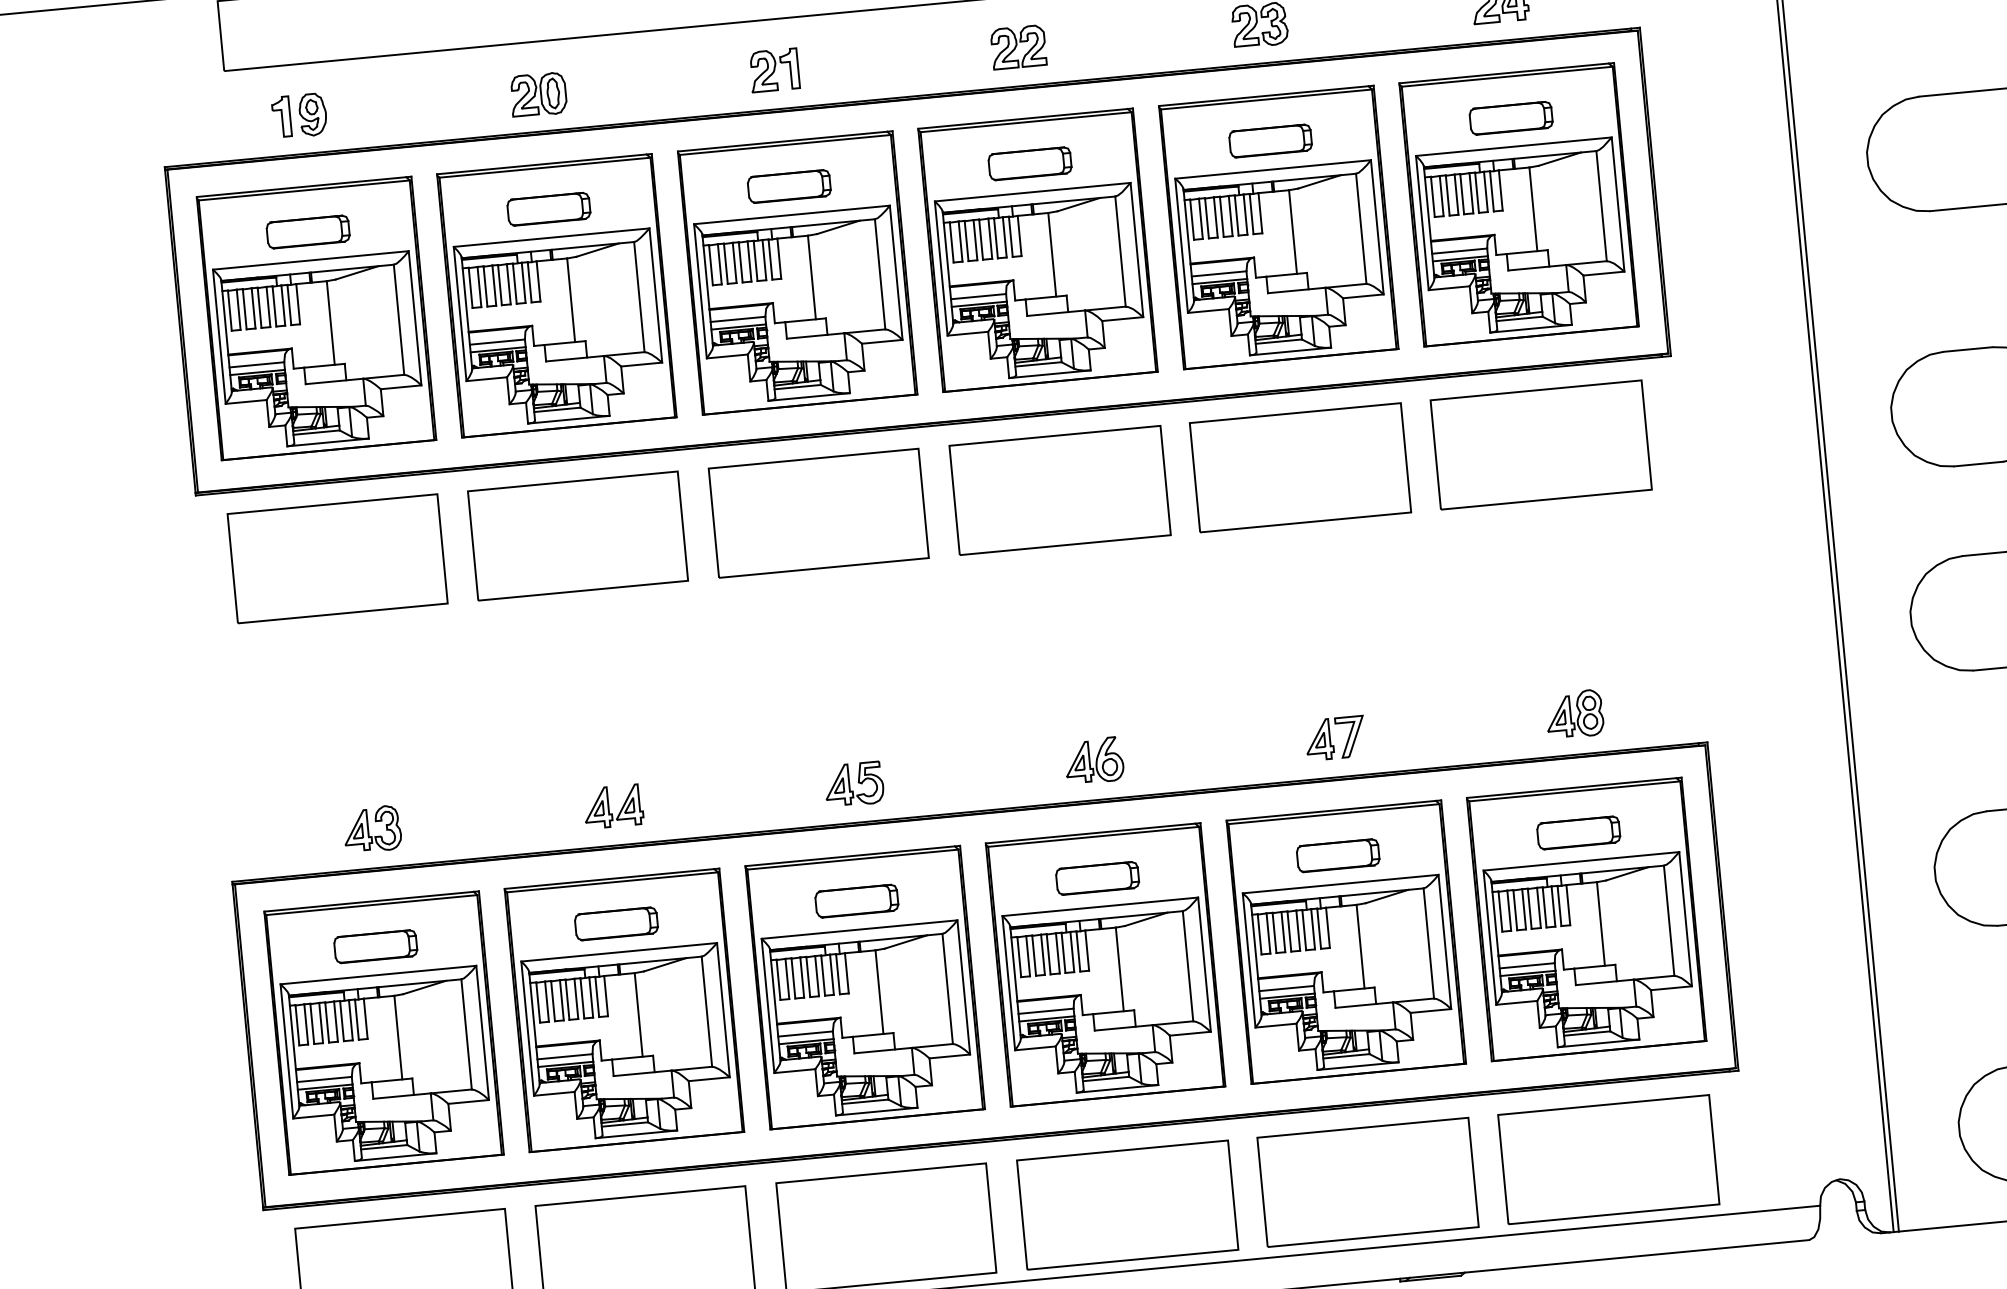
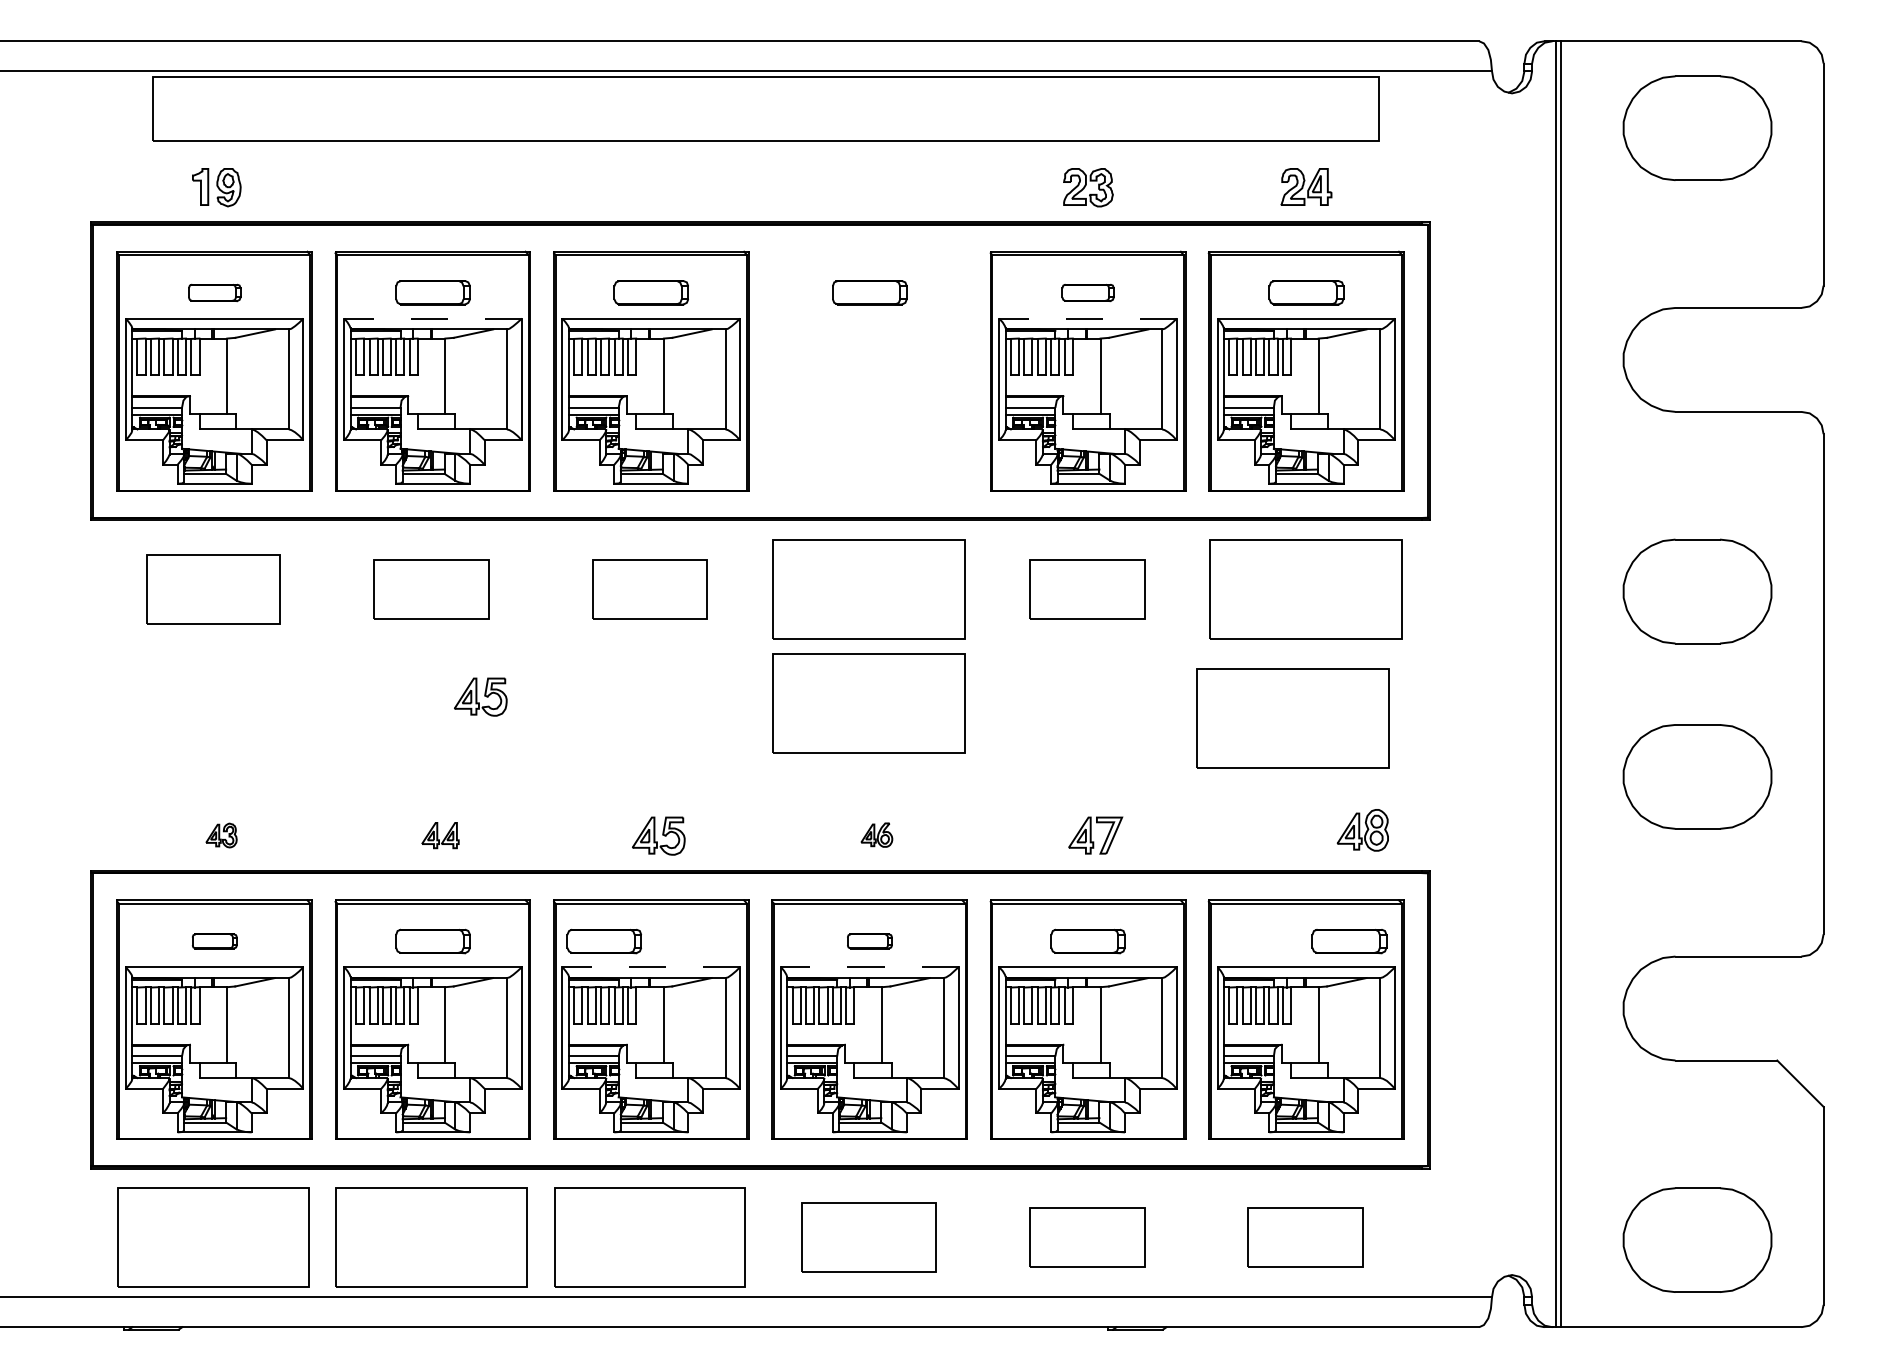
part: (1018, 46) -> (869, 186), removed
part: (774, 69) -> (647, 186), removed
part: (538, 94) -> (433, 188), removed
part: (1269, 140) -> (1087, 292), size x0.7
line: (1272, 169) -> (1087, 318), solid -> dashed
part: (308, 231) -> (214, 292), size x0.7
line: (552, 237) -> (433, 318), solid -> dashed
part: (1037, 249) -> (869, 370), removed
part: (1299, 468) -> (1086, 589), size x0.6
part: (818, 513) -> (649, 589), size x0.6
part: (578, 536) -> (431, 589), size x0.6
part: (337, 559) -> (213, 589), size x0.7
part: (1540, 588) -> (1292, 718), added
part: (1071, 616) -> (868, 703), added
part: (643, 649) -> (480, 696), added
part: (1574, 714) -> (1362, 830), moved
part: (1093, 759) -> (876, 834), size x0.6
part: (613, 806) -> (440, 835), size x0.7
part: (372, 829) -> (221, 835), size x0.6
part: (1578, 833) -> (1349, 941), moved
part: (1097, 878) -> (869, 941), size x0.6
part: (855, 901) -> (603, 941), moved
line: (1099, 907) -> (869, 967), solid -> dashed
line: (859, 929) -> (651, 967), solid -> dashed
part: (375, 946) -> (214, 941), size x0.6
part: (1608, 1159) -> (1305, 1237), size x0.6
part: (1367, 1182) -> (1086, 1237), size x0.6
part: (1127, 1204) -> (868, 1237), size x0.7

